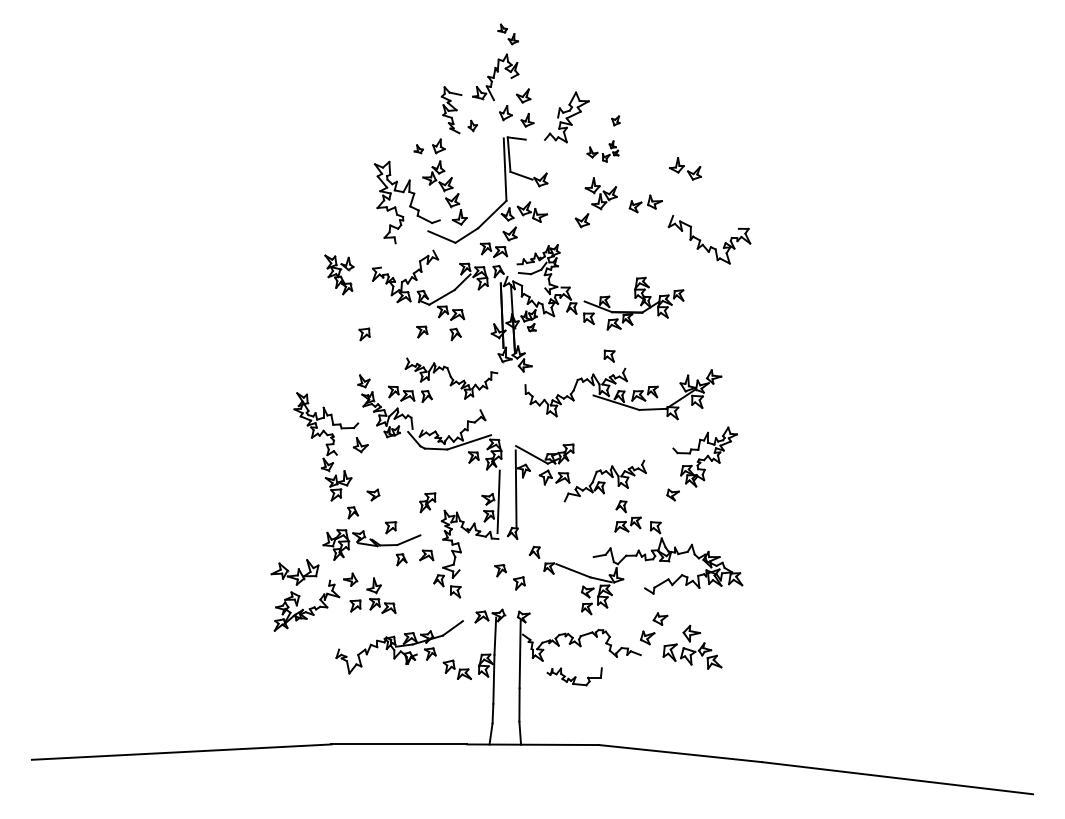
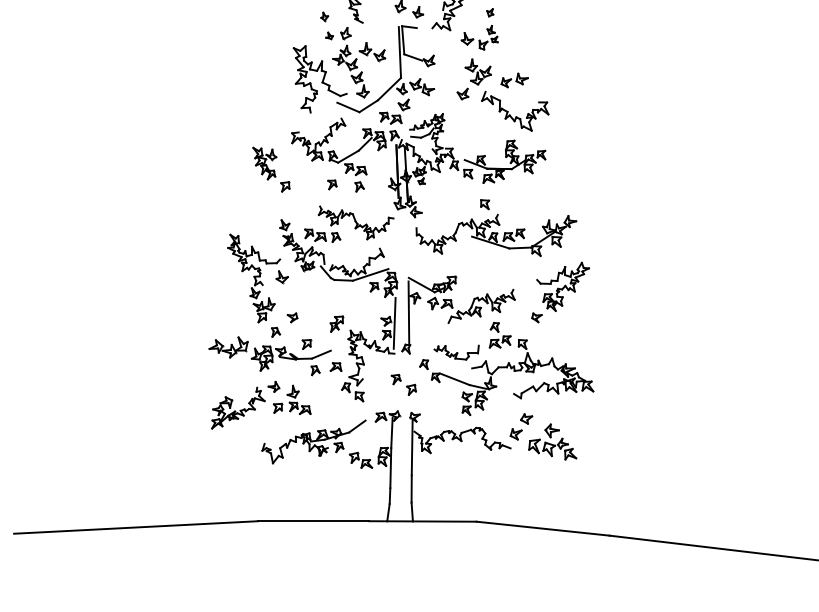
part: (472, 125) -> (324, 16), moved
part: (602, 151) -> (479, 37), size x1.43
part: (685, 168) -> (372, 51), moved
part: (710, 246) -> (516, 116), moved
part: (339, 274) -> (264, 163), moved
part: (294, 572) -> (228, 347), moved
part: (574, 676) -> (456, 352), moved

